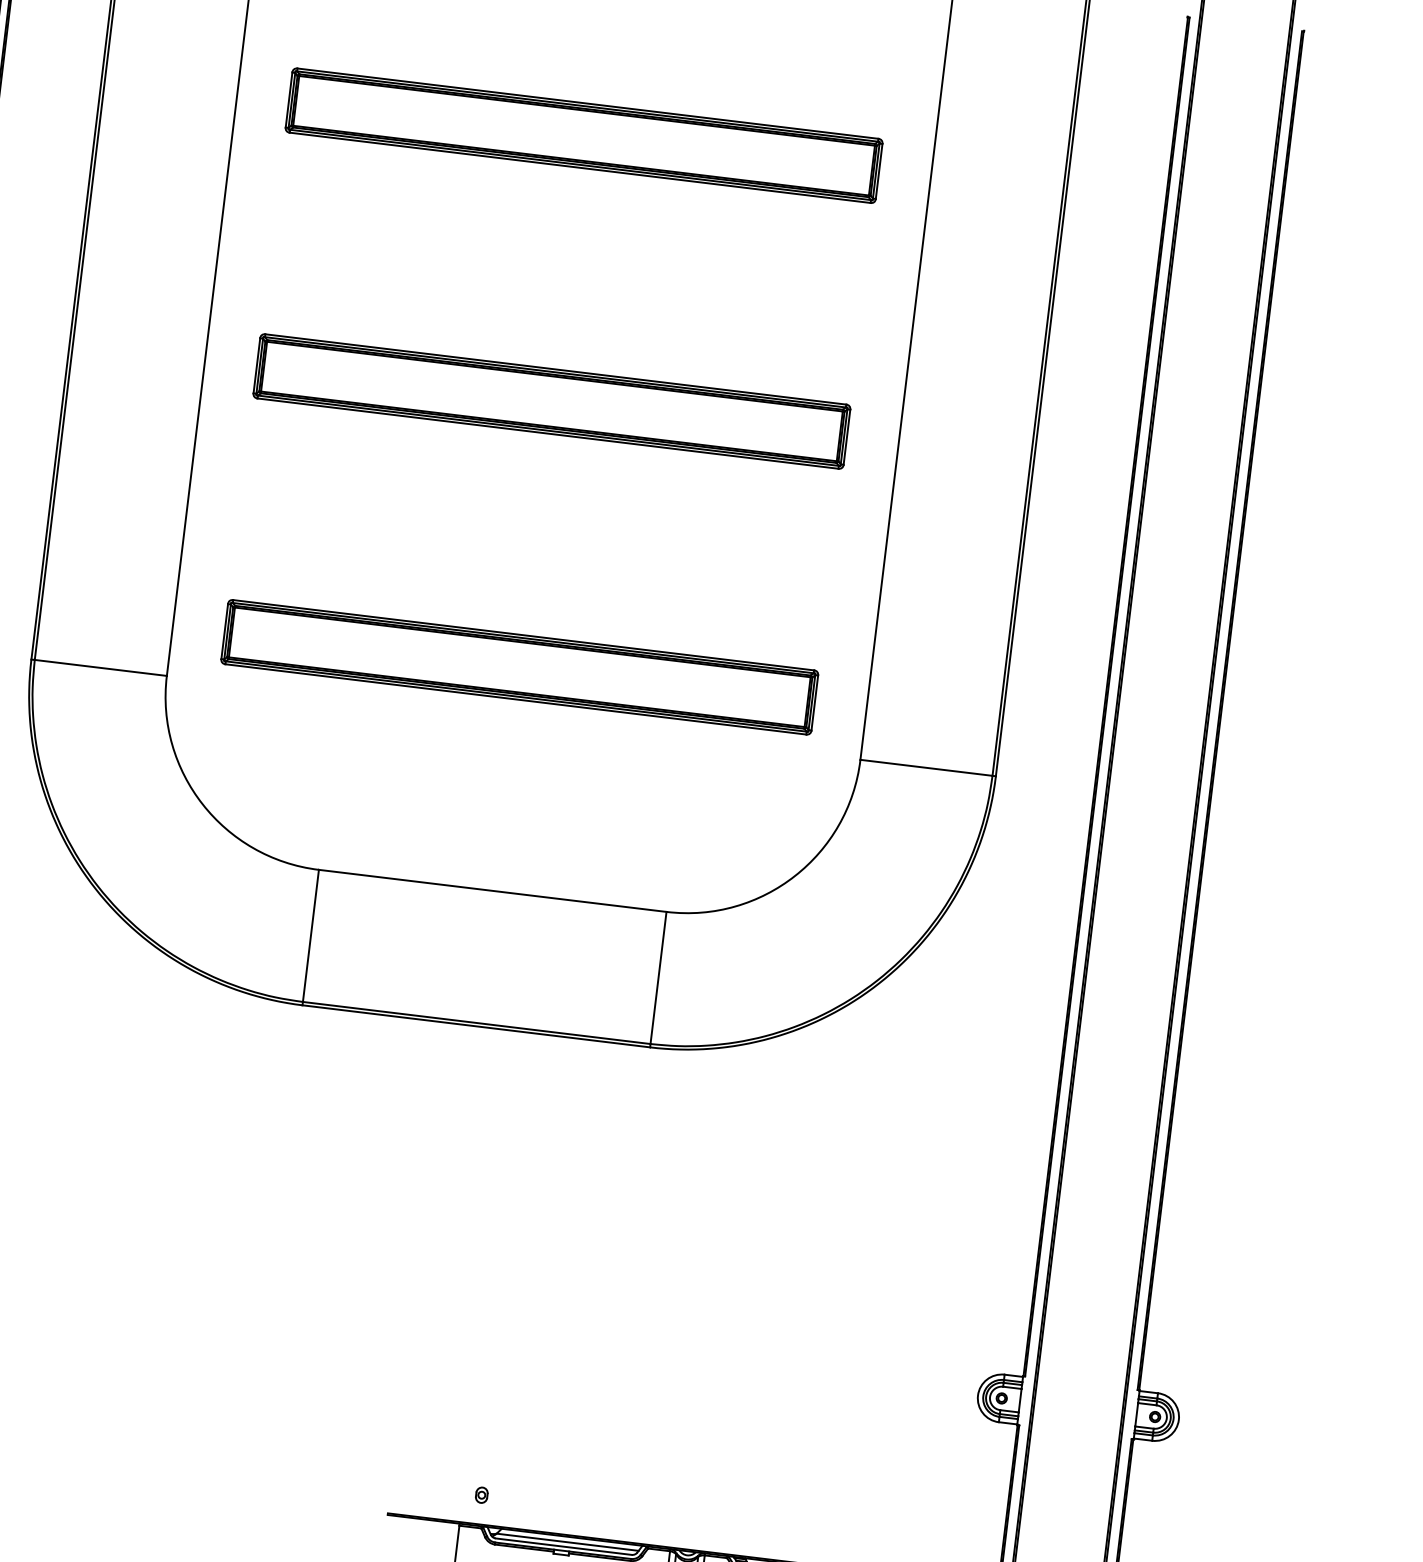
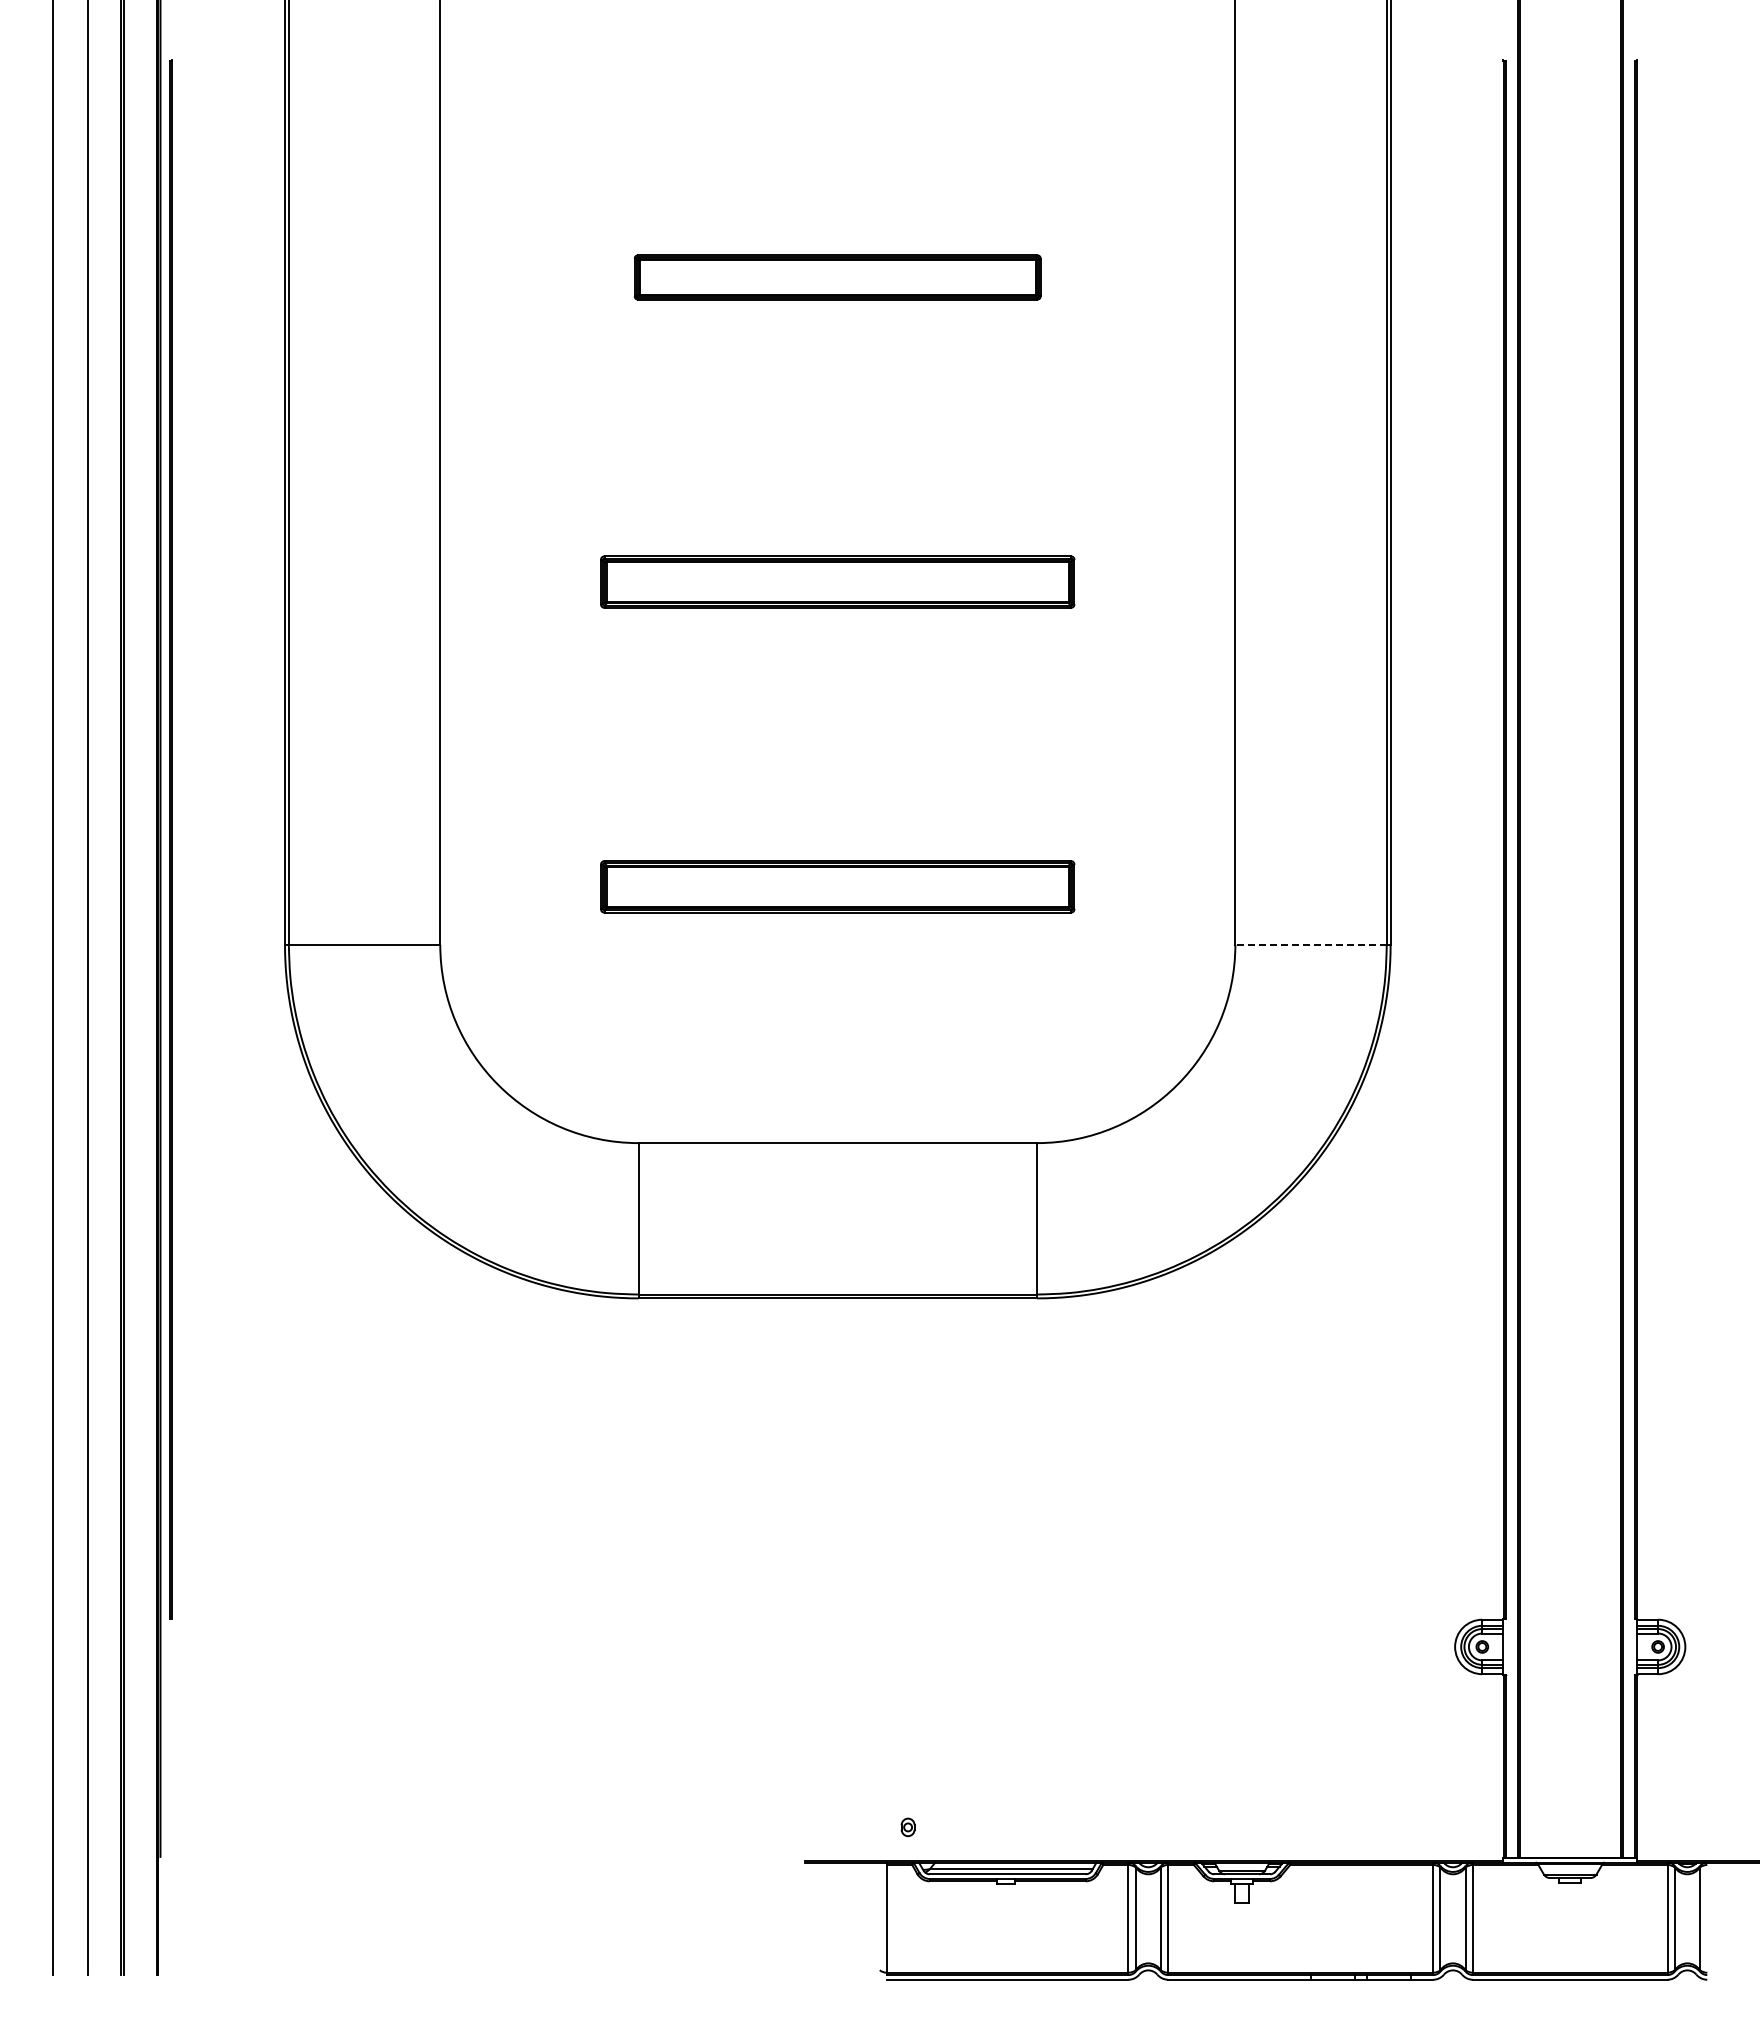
part: (583, 135) -> (837, 277), size x0.6
part: (551, 400) -> (837, 581), size x0.7
part: (519, 667) -> (837, 886), size x0.7
line: (926, 767) -> (1311, 944), solid -> dashed

